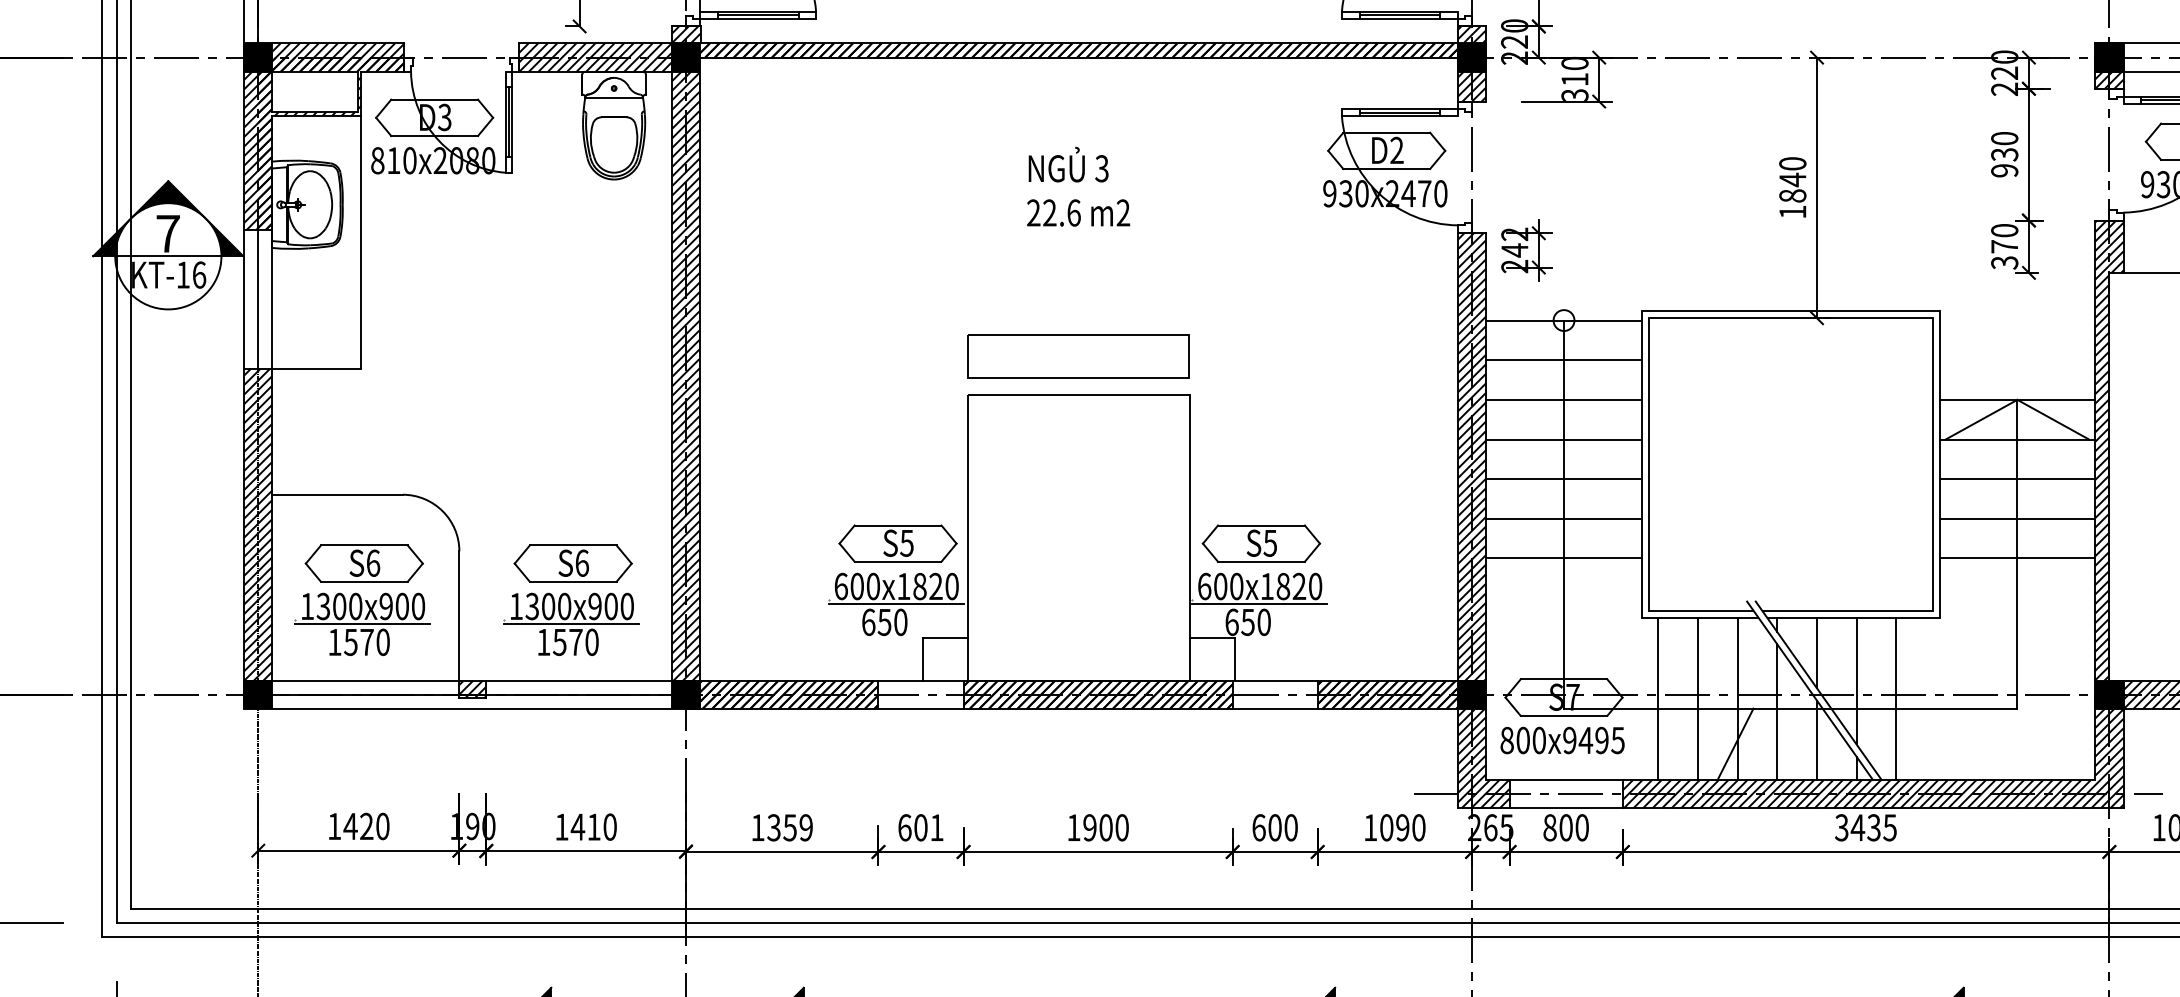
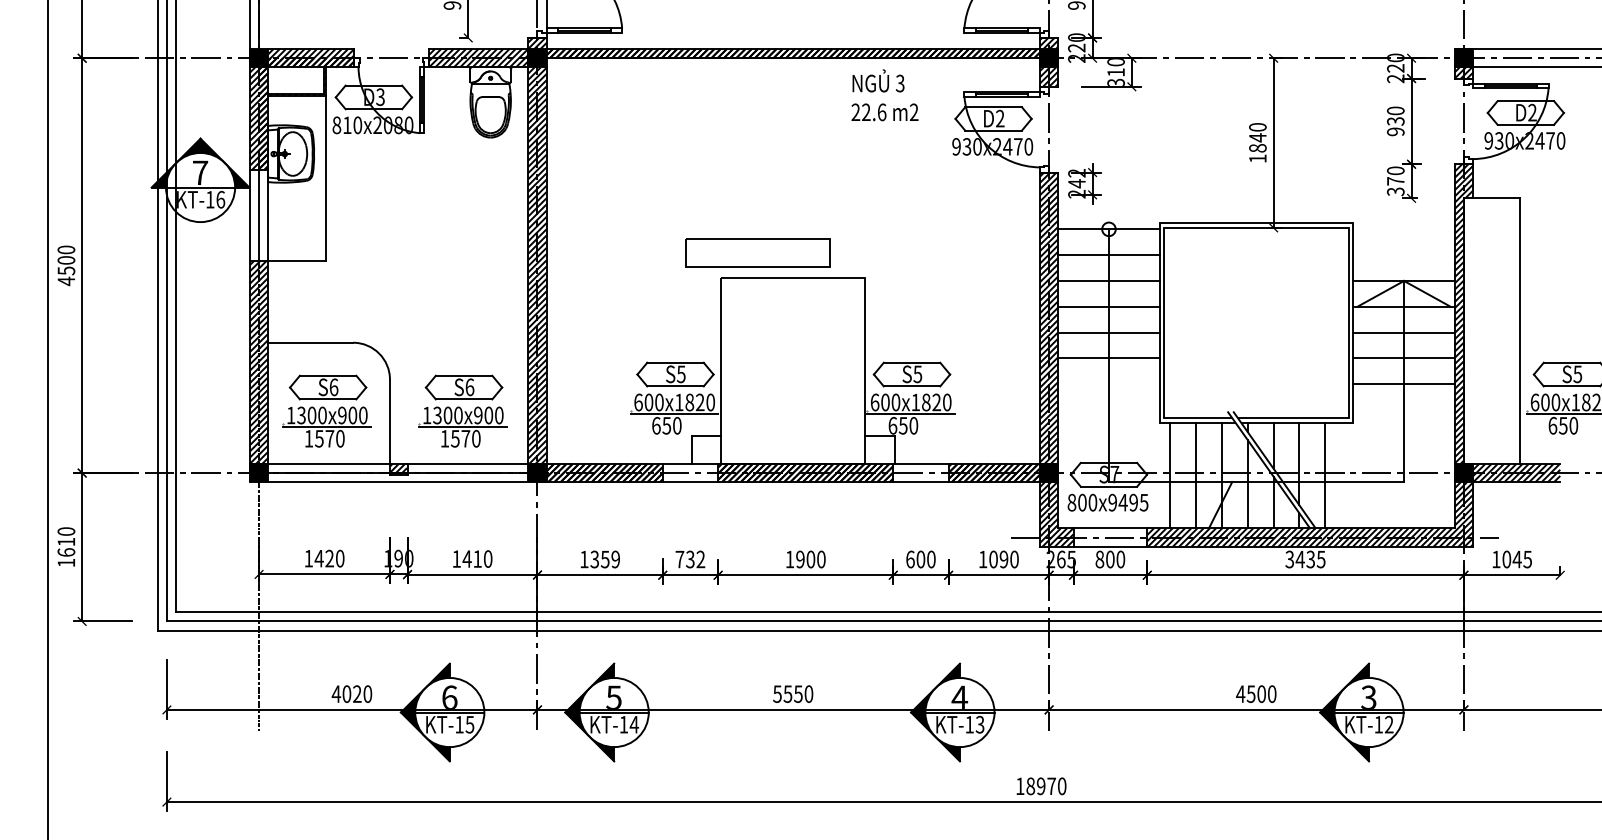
text: (1077, 187) -> (884, 95), moved
part: (1077, 356) -> (757, 252), moved
line: (1563, 558) -> (1108, 384), removed
text: (921, 827) -> (690, 559), 601 -> 732

